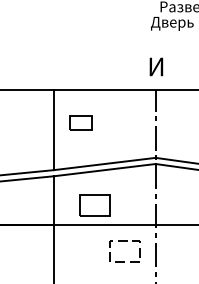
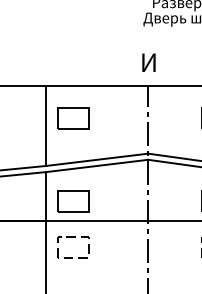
part: (80, 122) -> (73, 118), size x1.43
part: (94, 205) -> (73, 201), moved
part: (124, 241) -> (73, 237), moved

